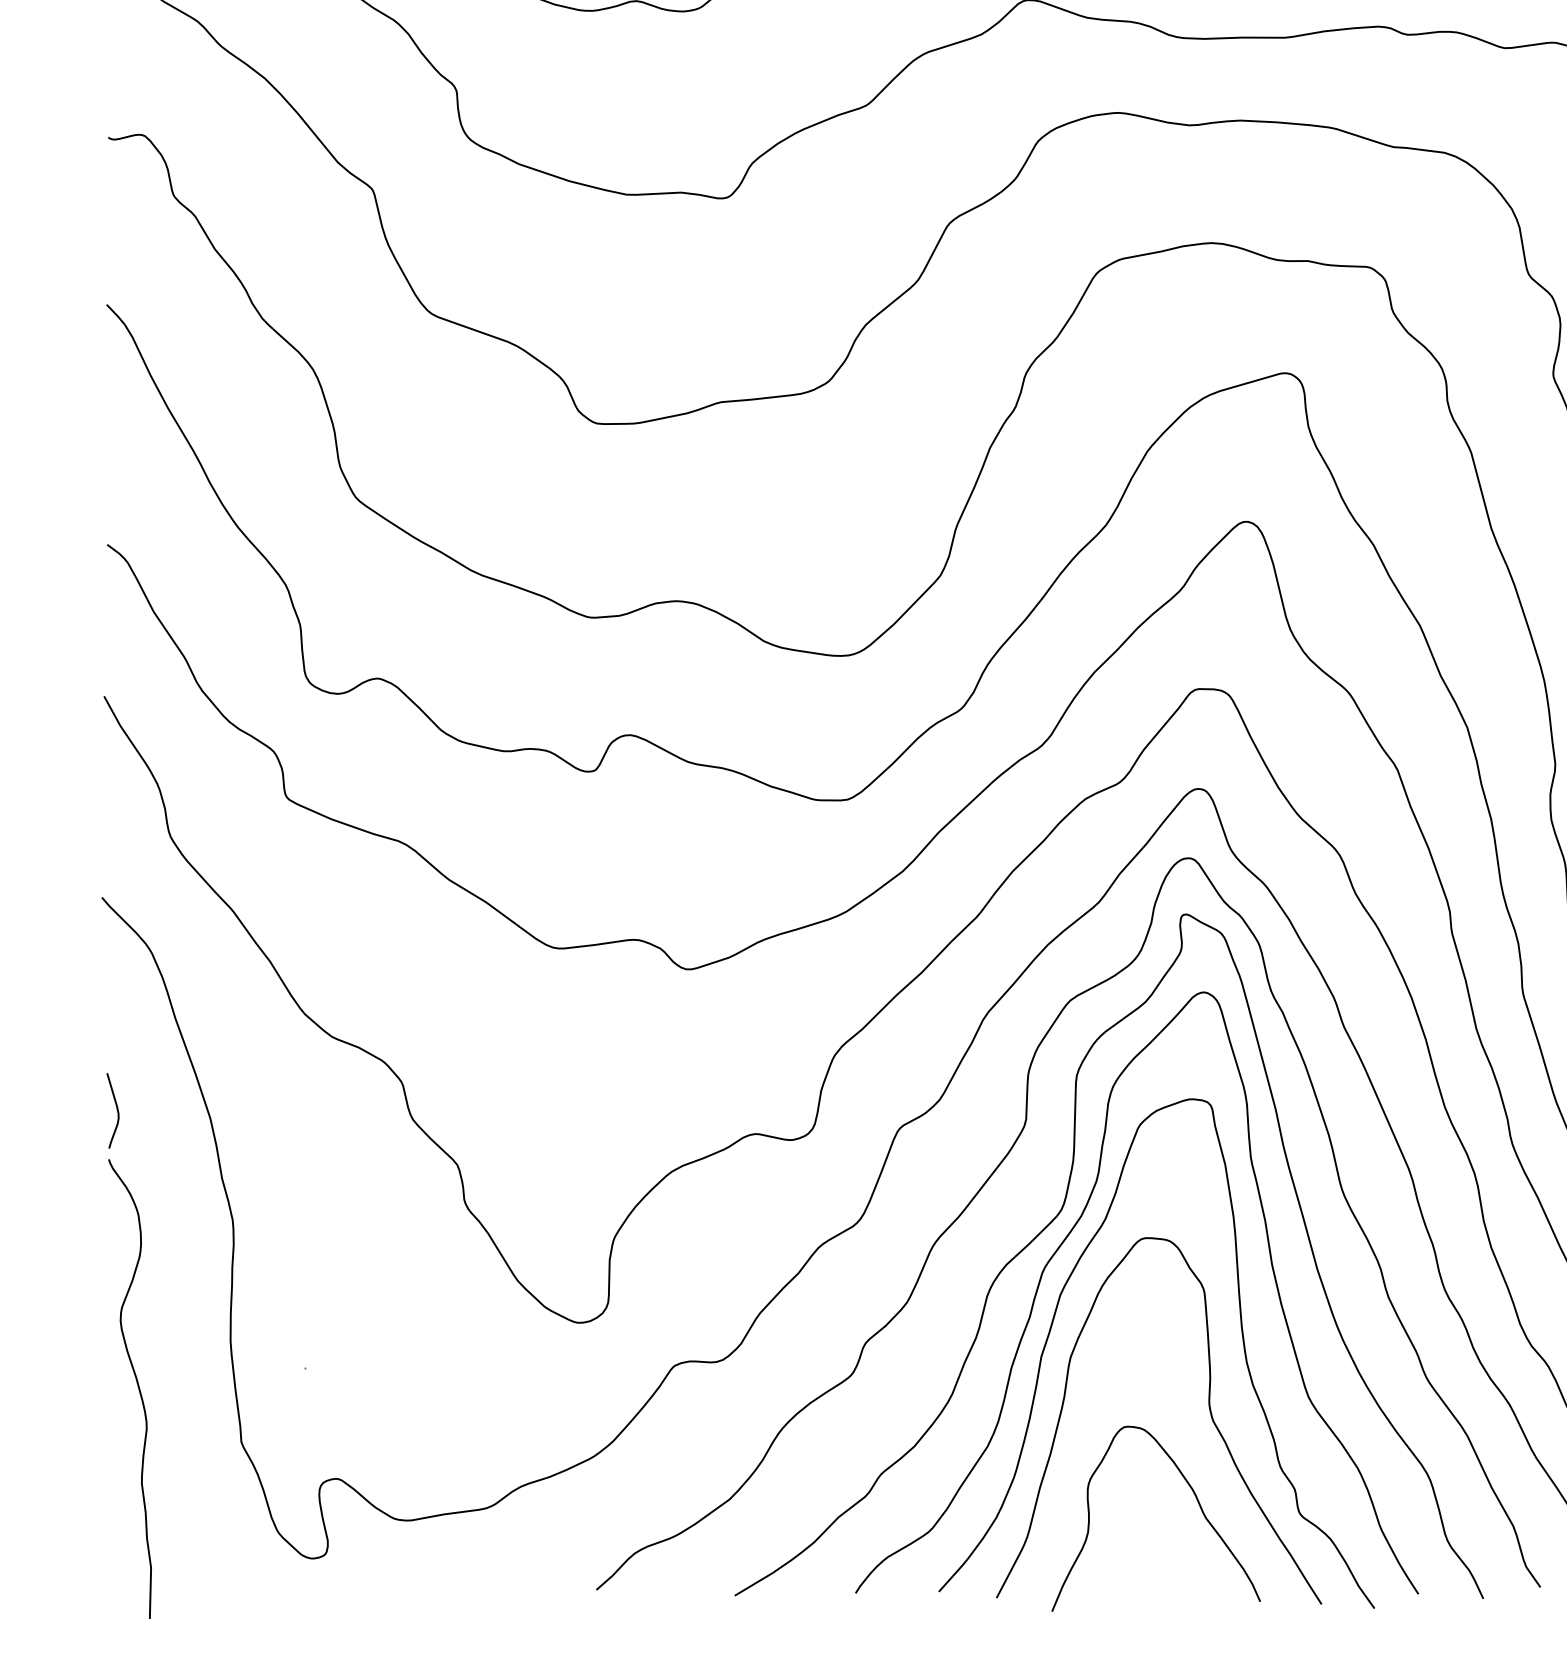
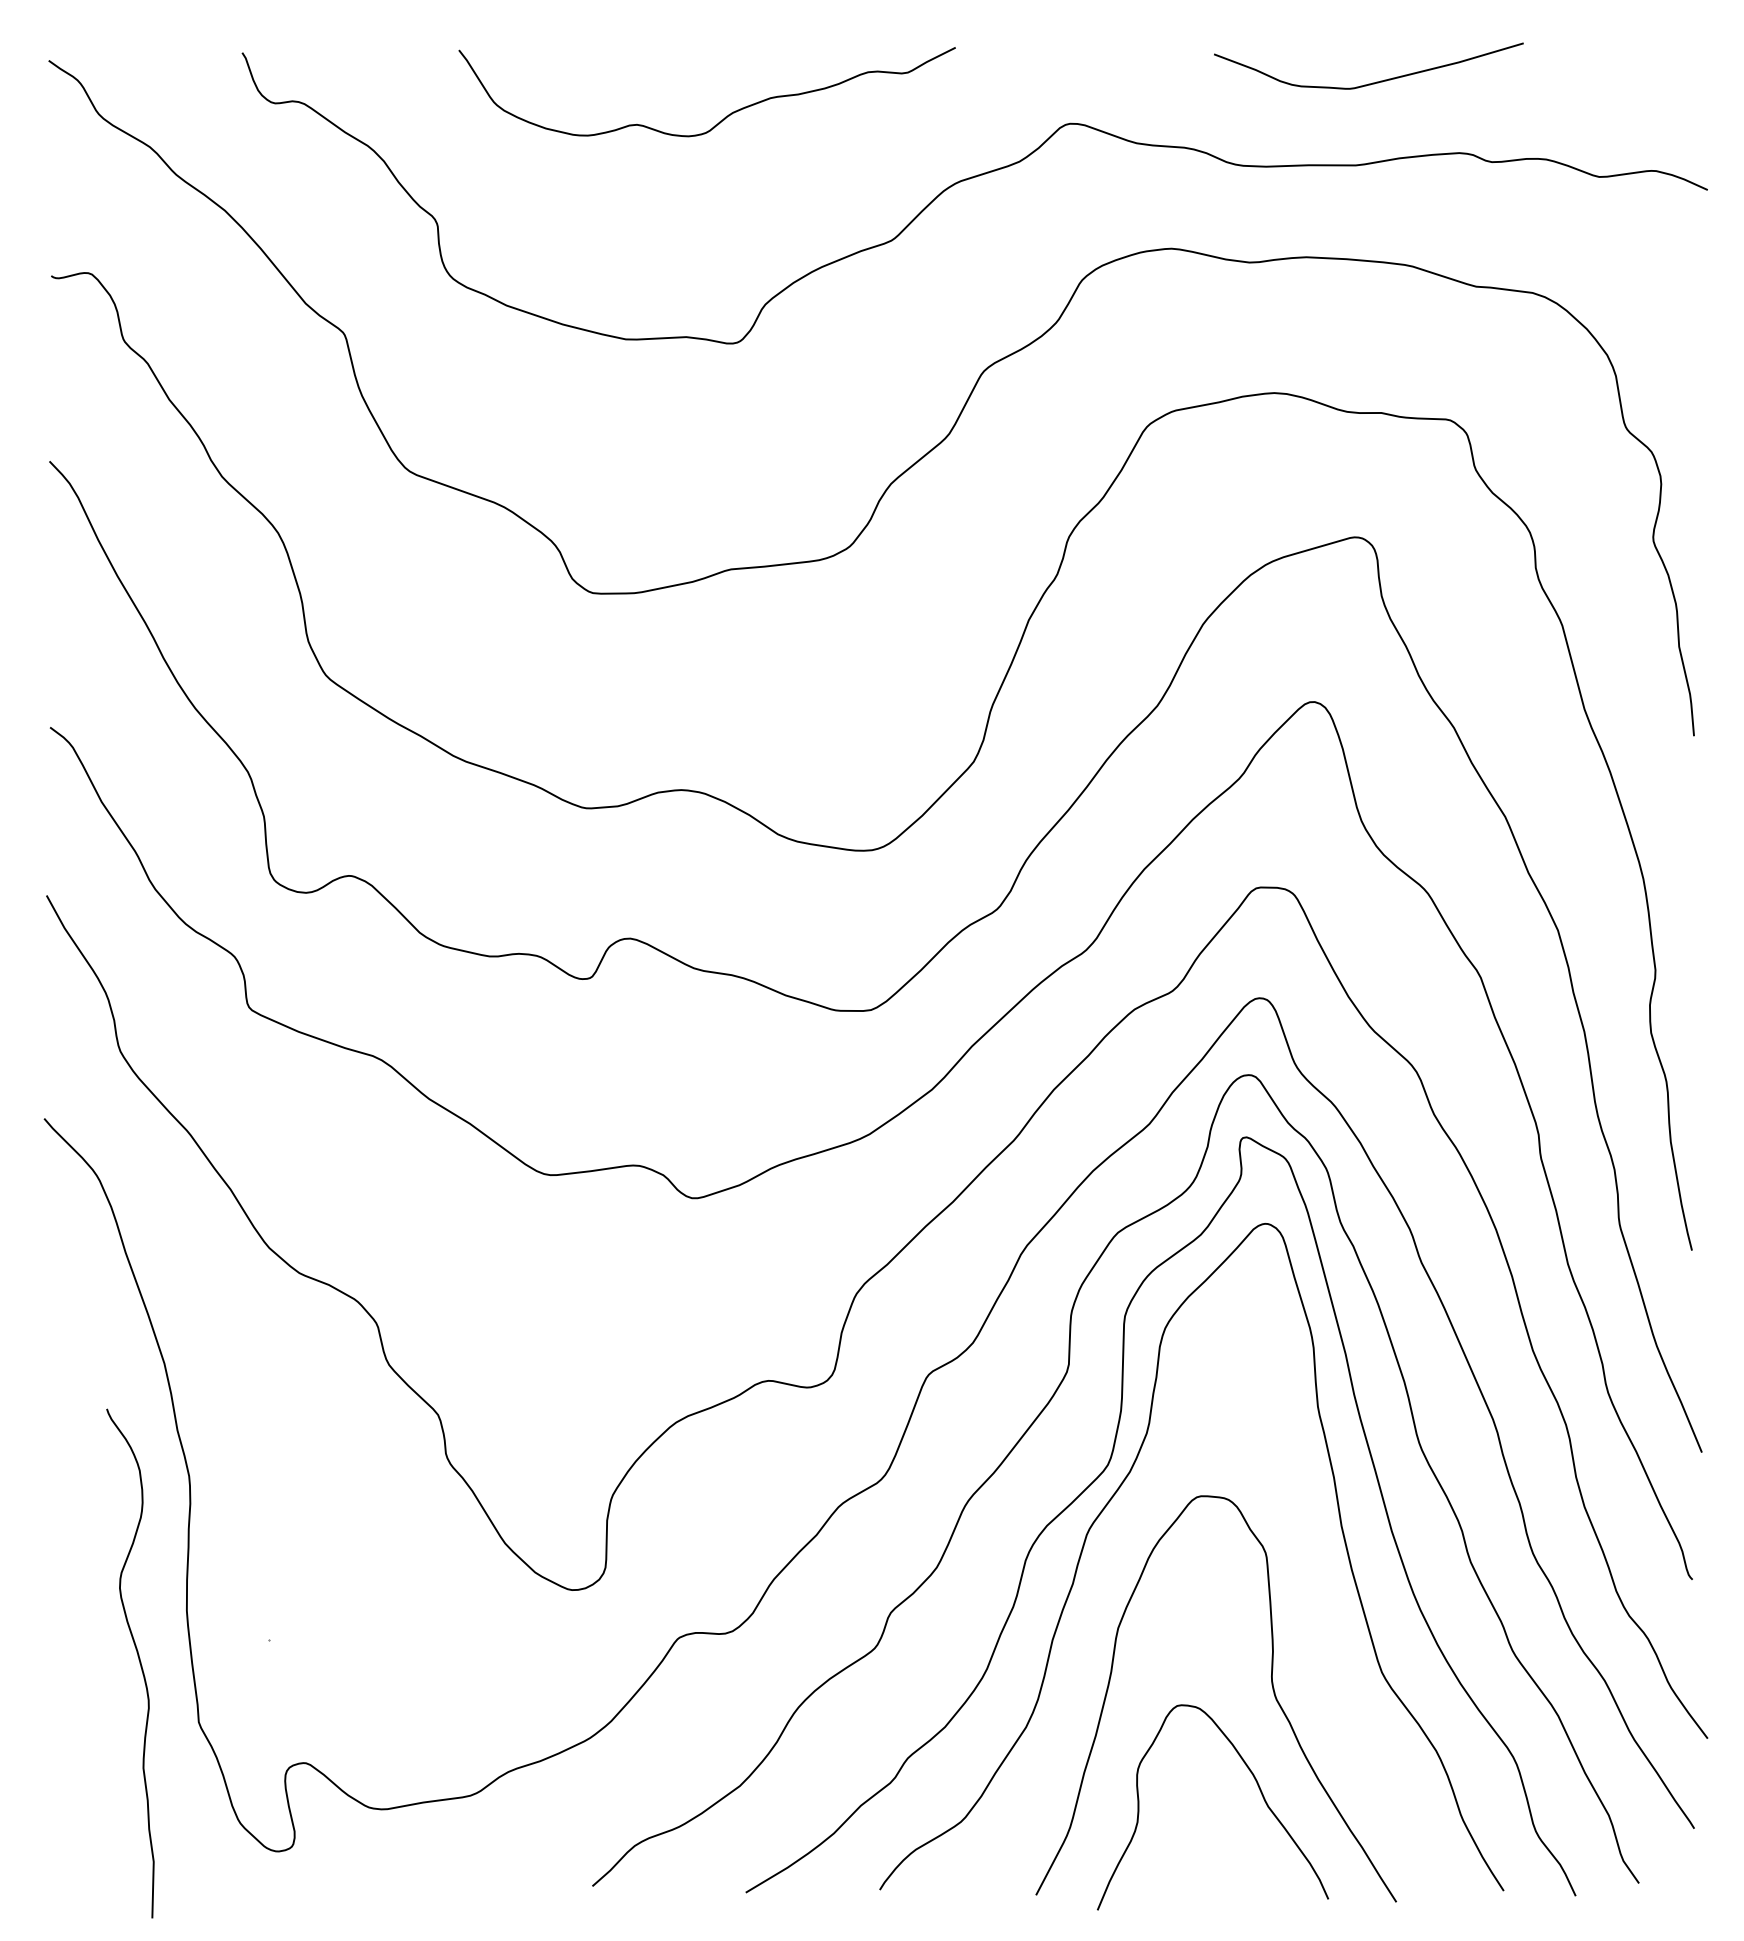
curve: (116, 1110) -> (60, 1354), removed
curve: (1243, 1346) -> (1309, 1616), removed
curve: (137, 1386) -> (138, 1660), moved

